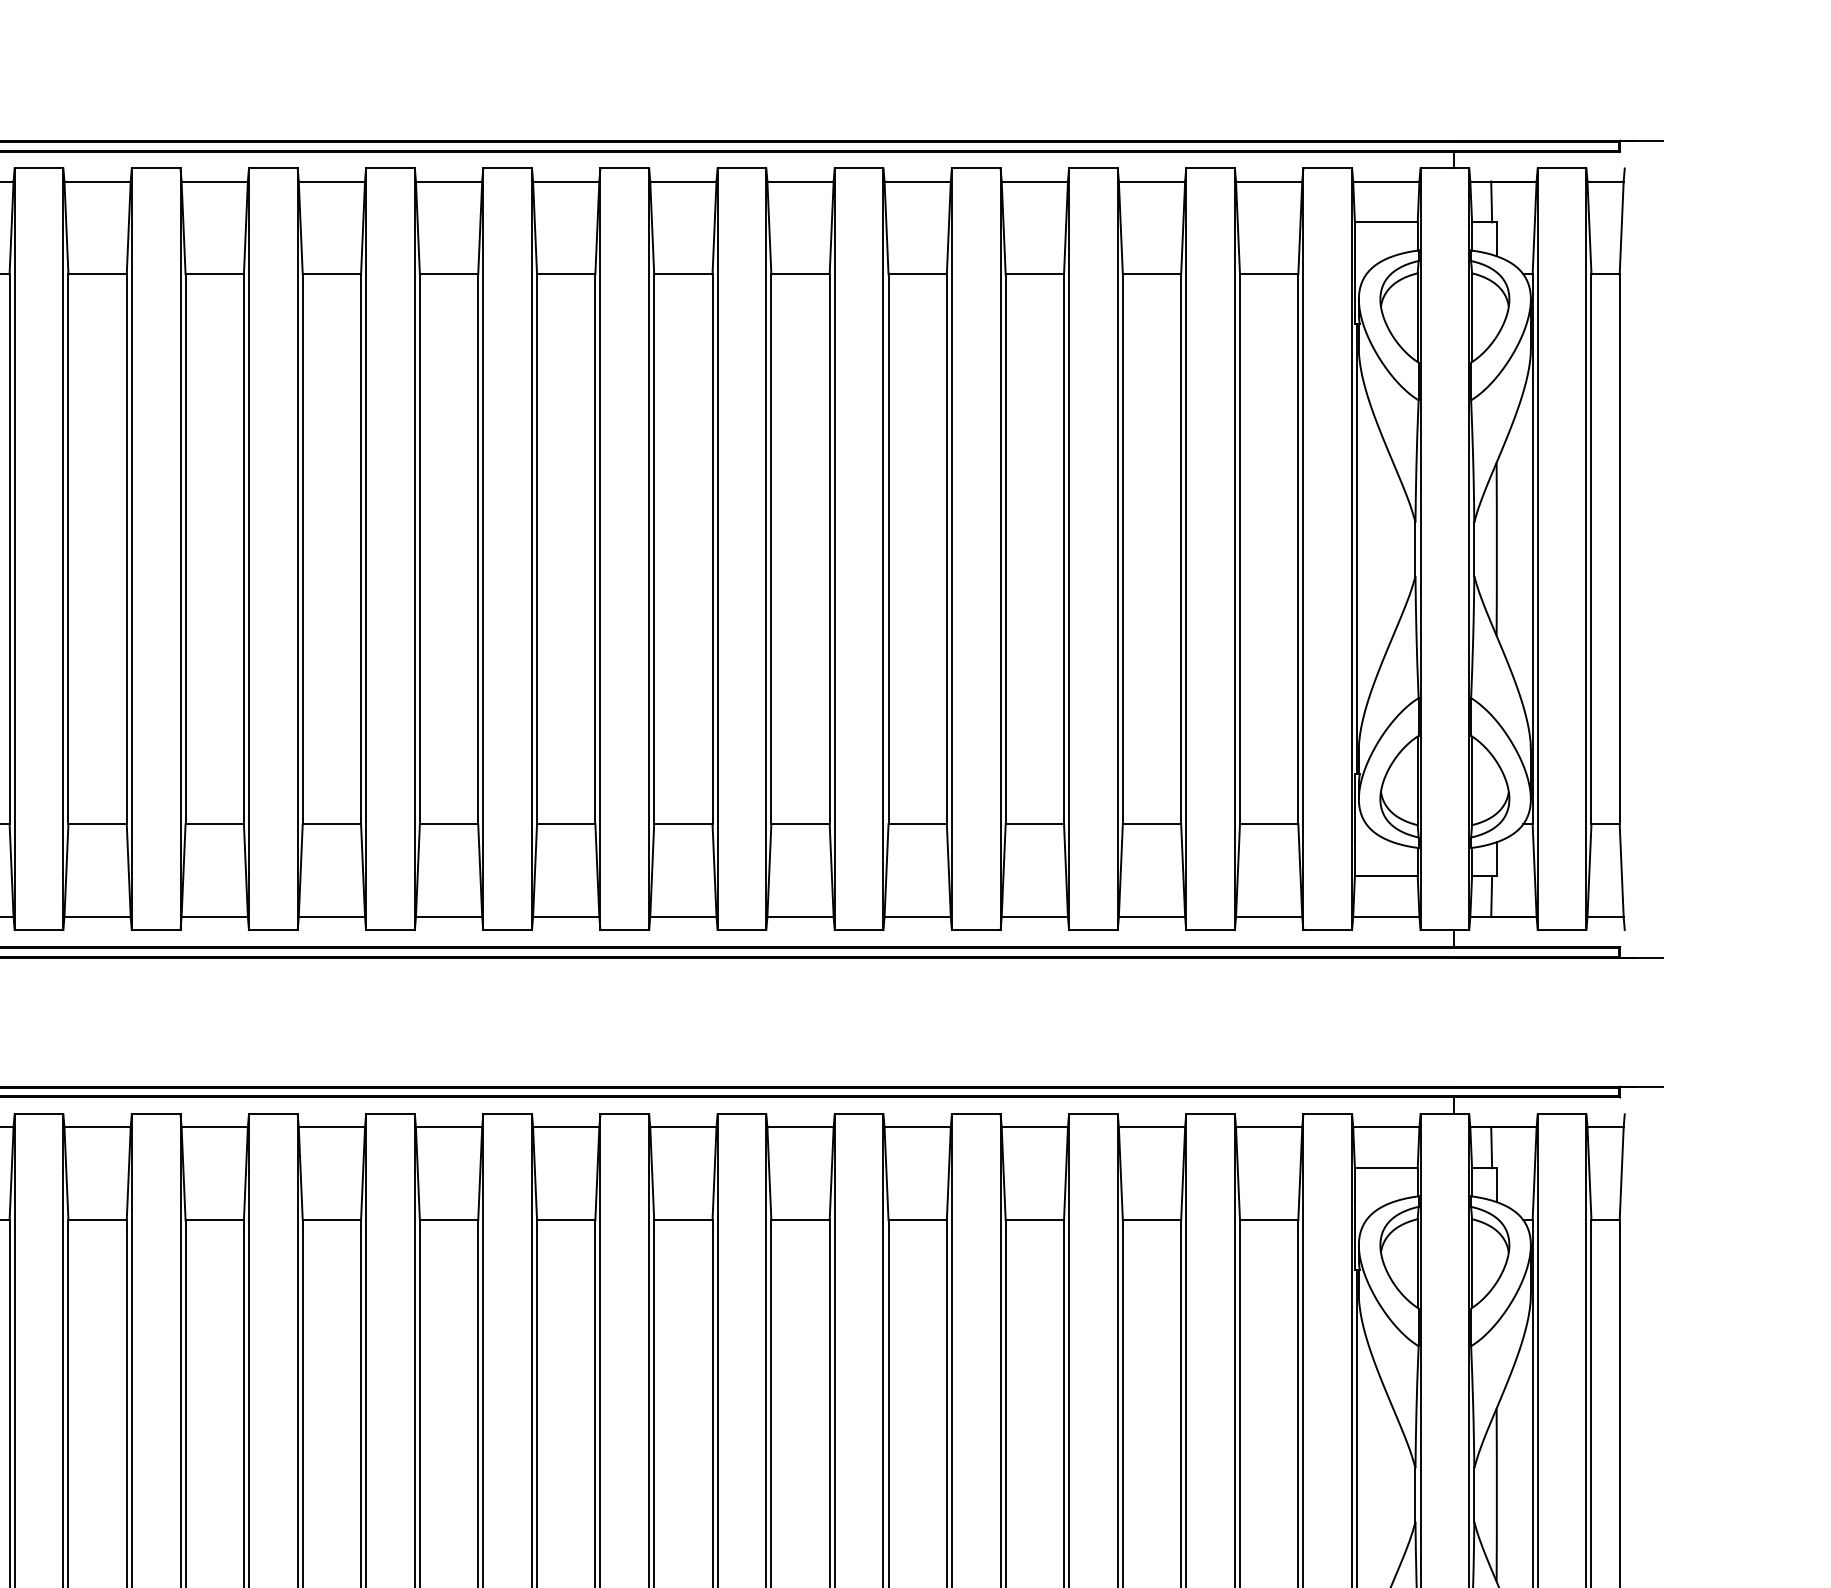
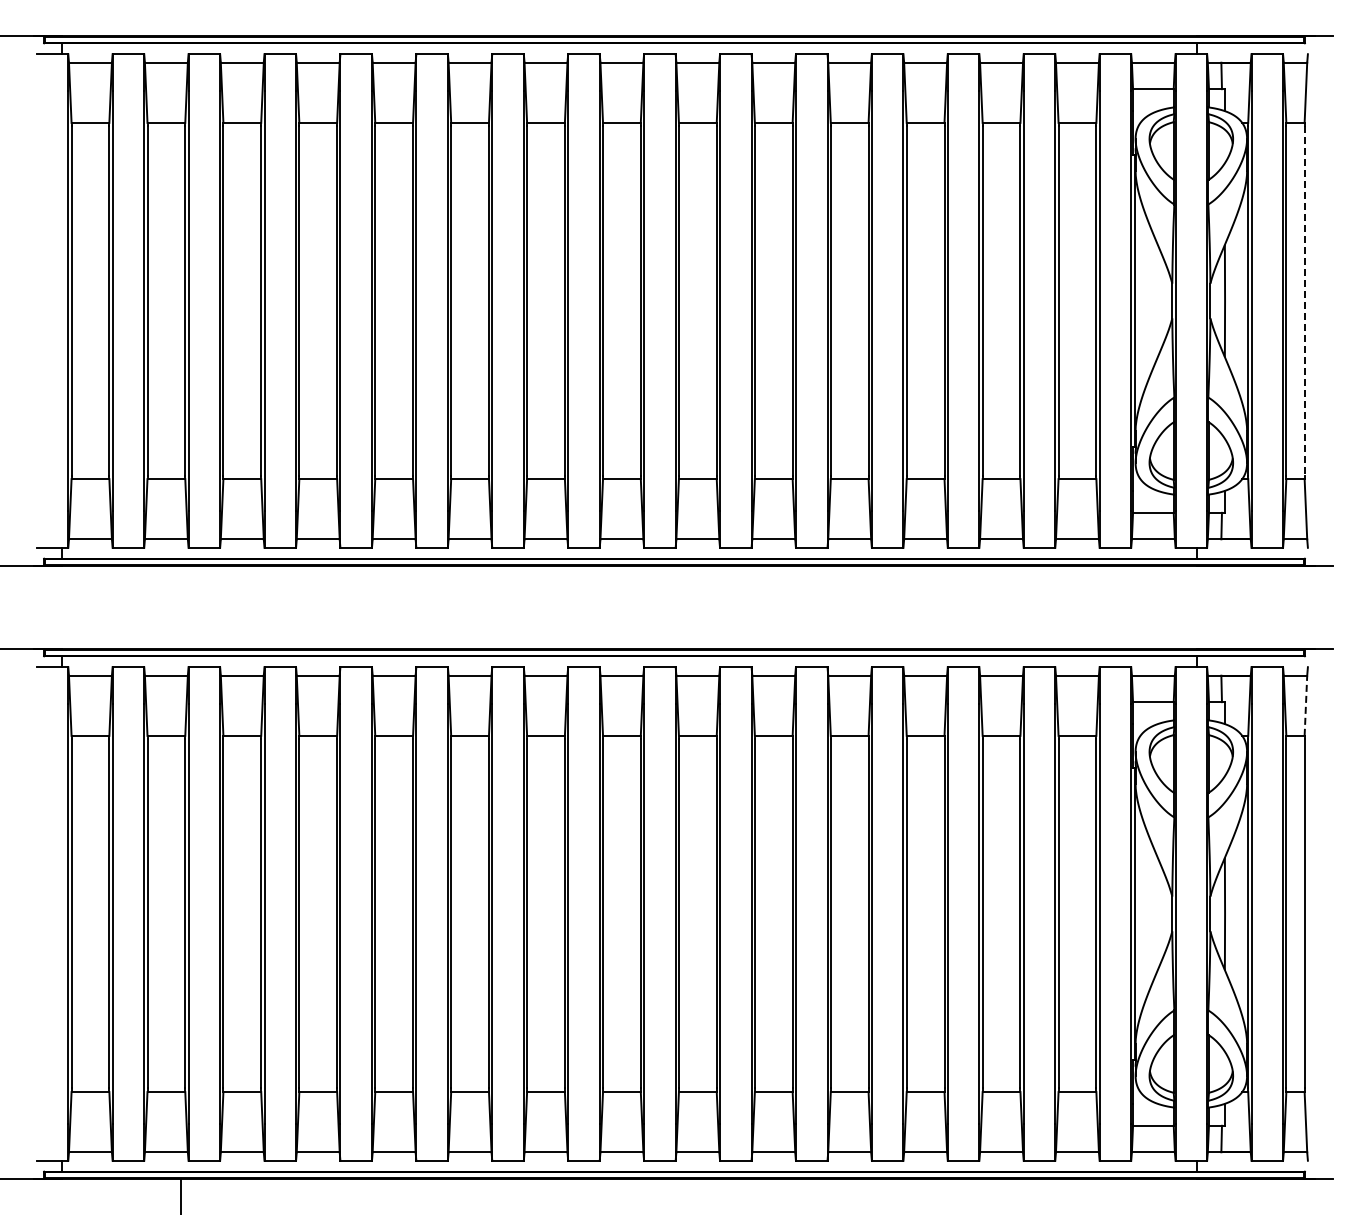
line: (1619, 550) -> (1304, 301), solid -> dashed
line: (1621, 1173) -> (1305, 705), solid -> dashed

